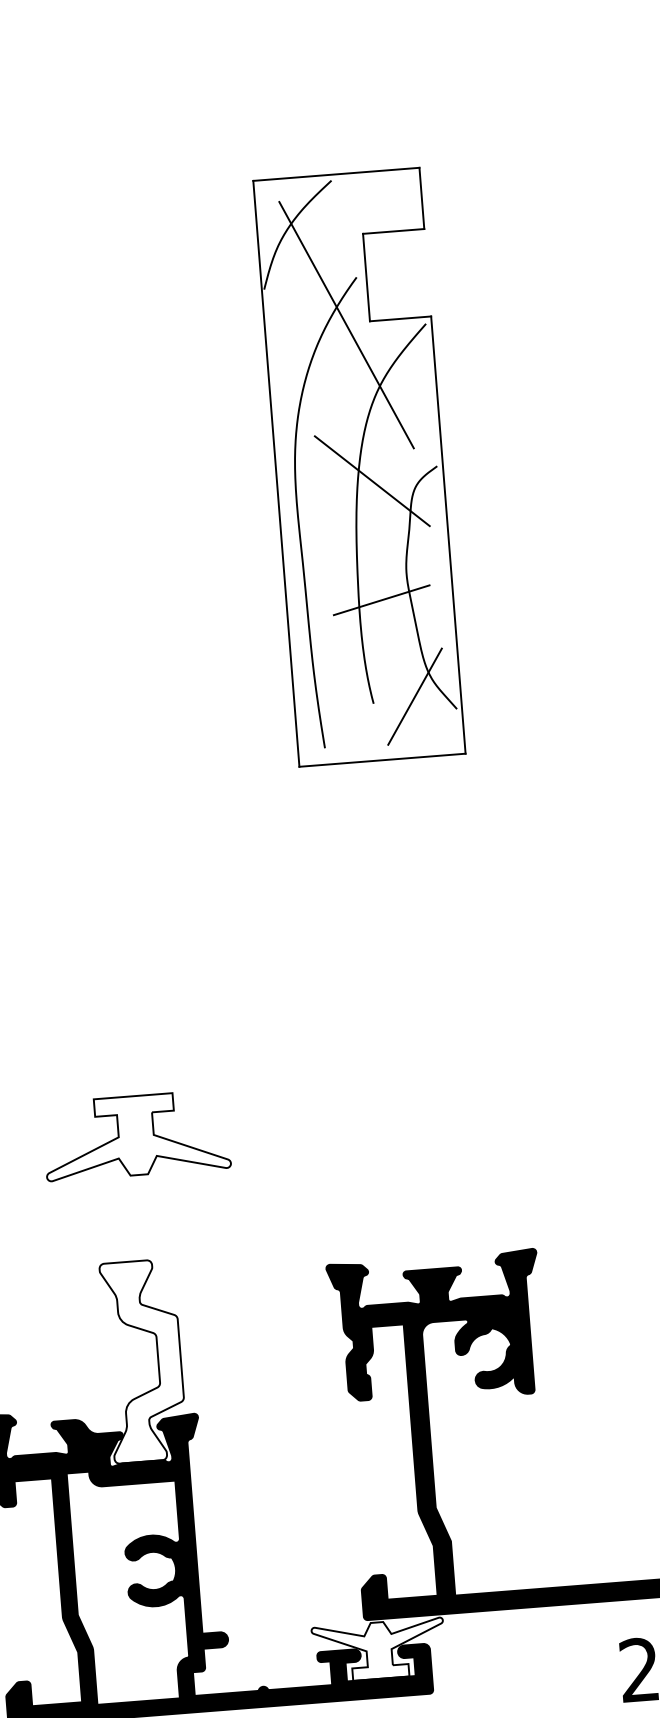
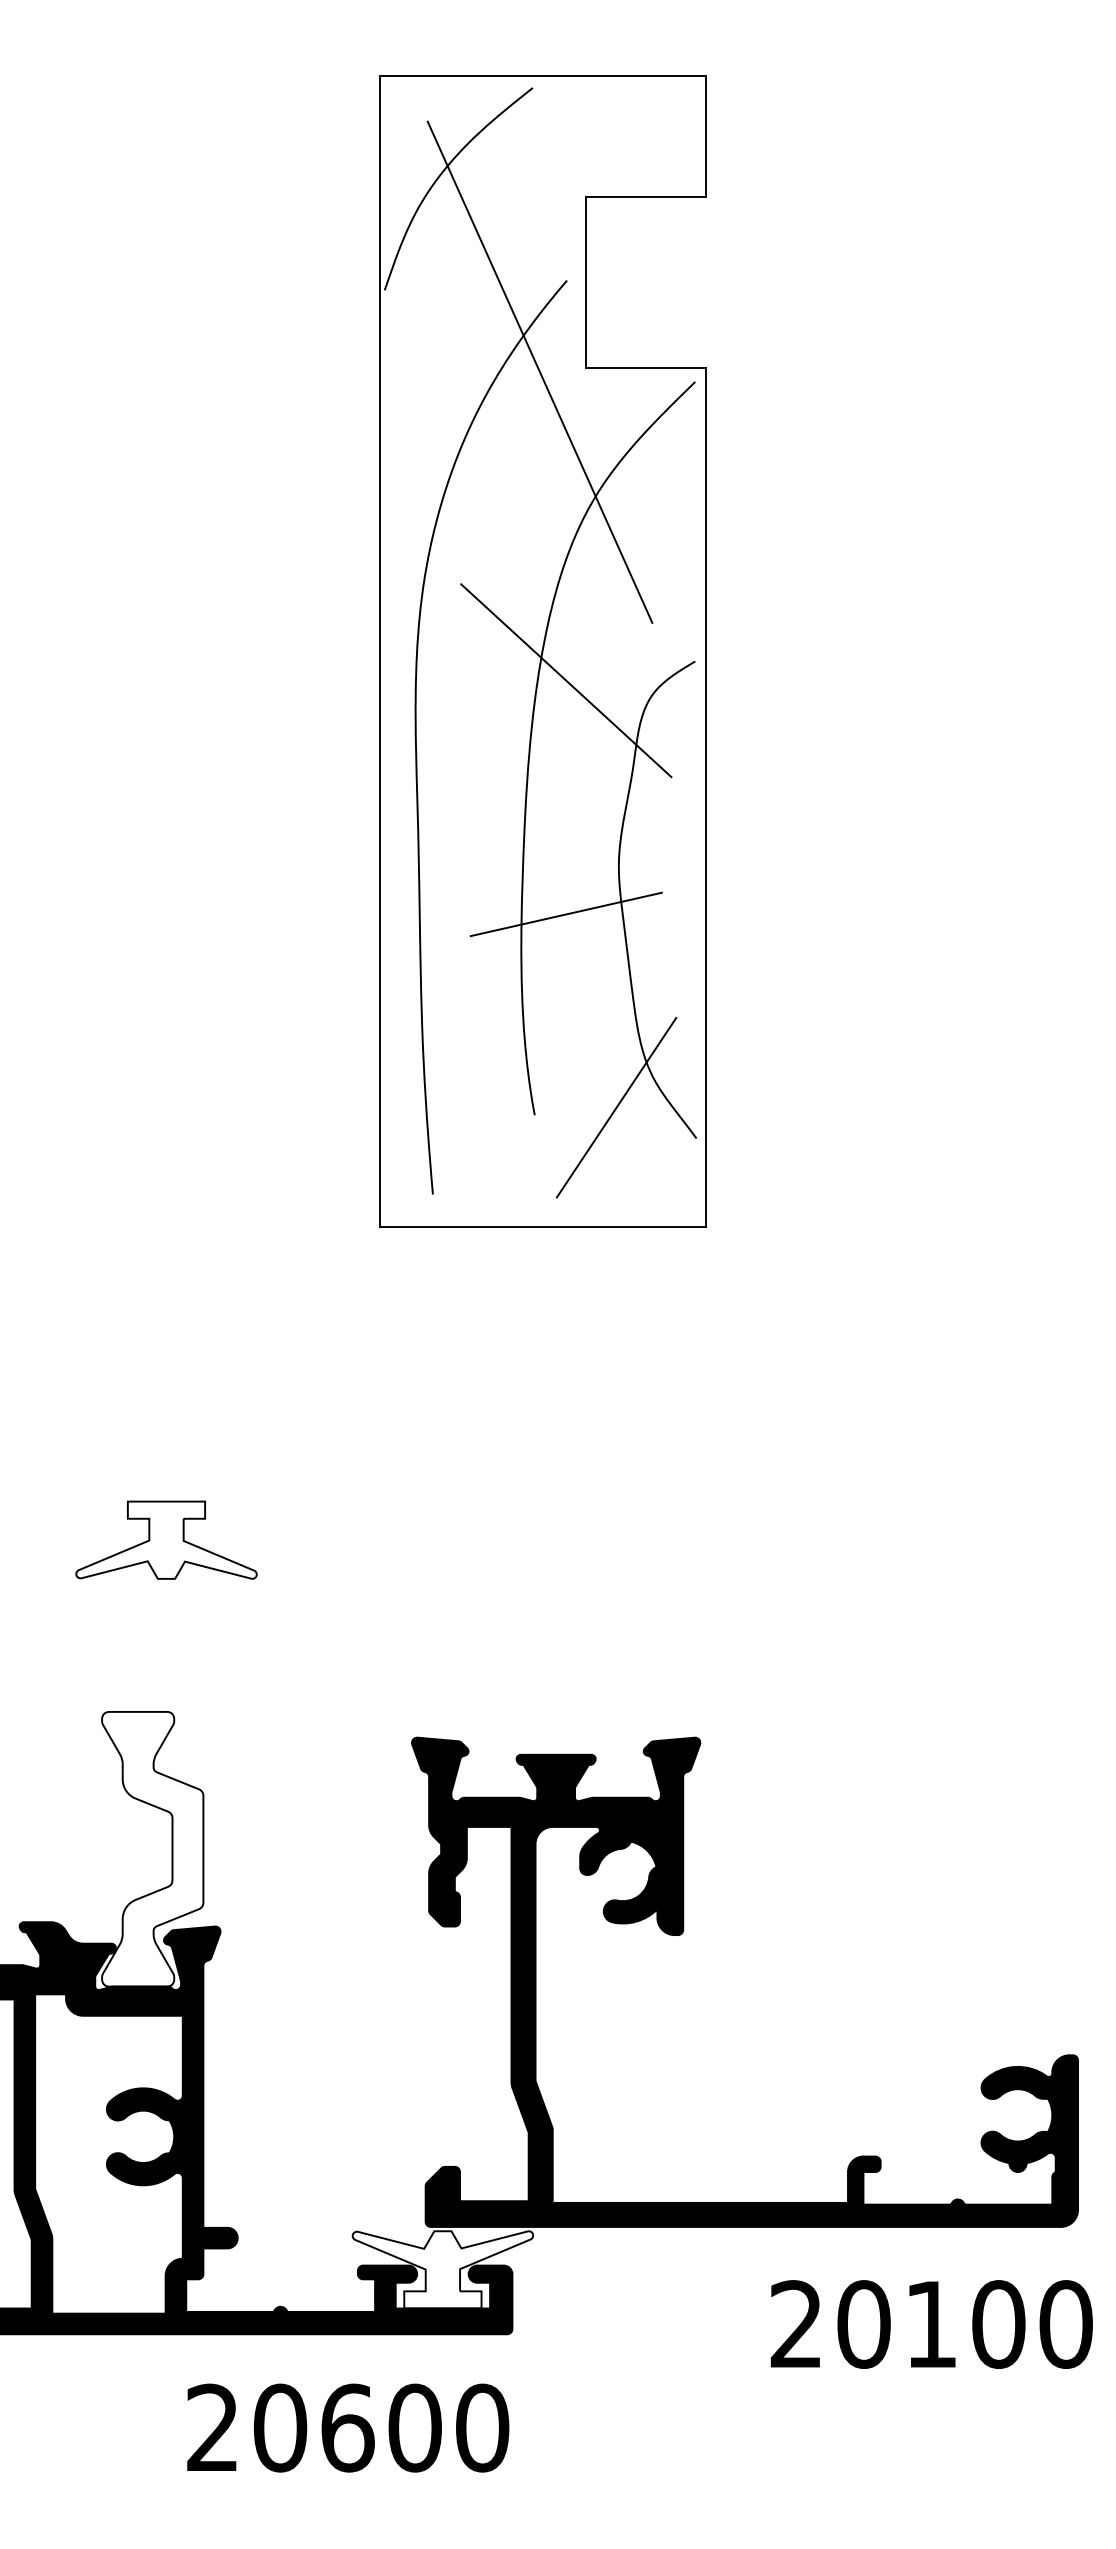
part: (358, 467) -> (542, 651), size x1.43
part: (136, 1134) -> (166, 1539), size x0.71

